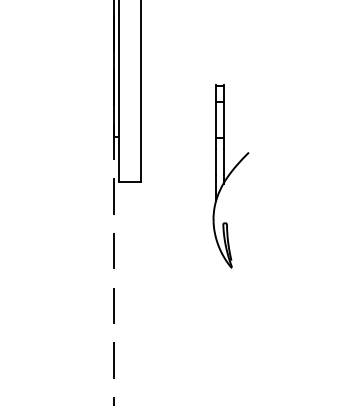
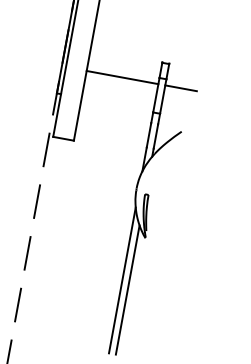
line: (178, 108) -> (122, 77), added
line: (239, 108) -> (180, 88), added
line: (216, 315) -> (122, 280), added
line: (223, 324) -> (127, 290), added

